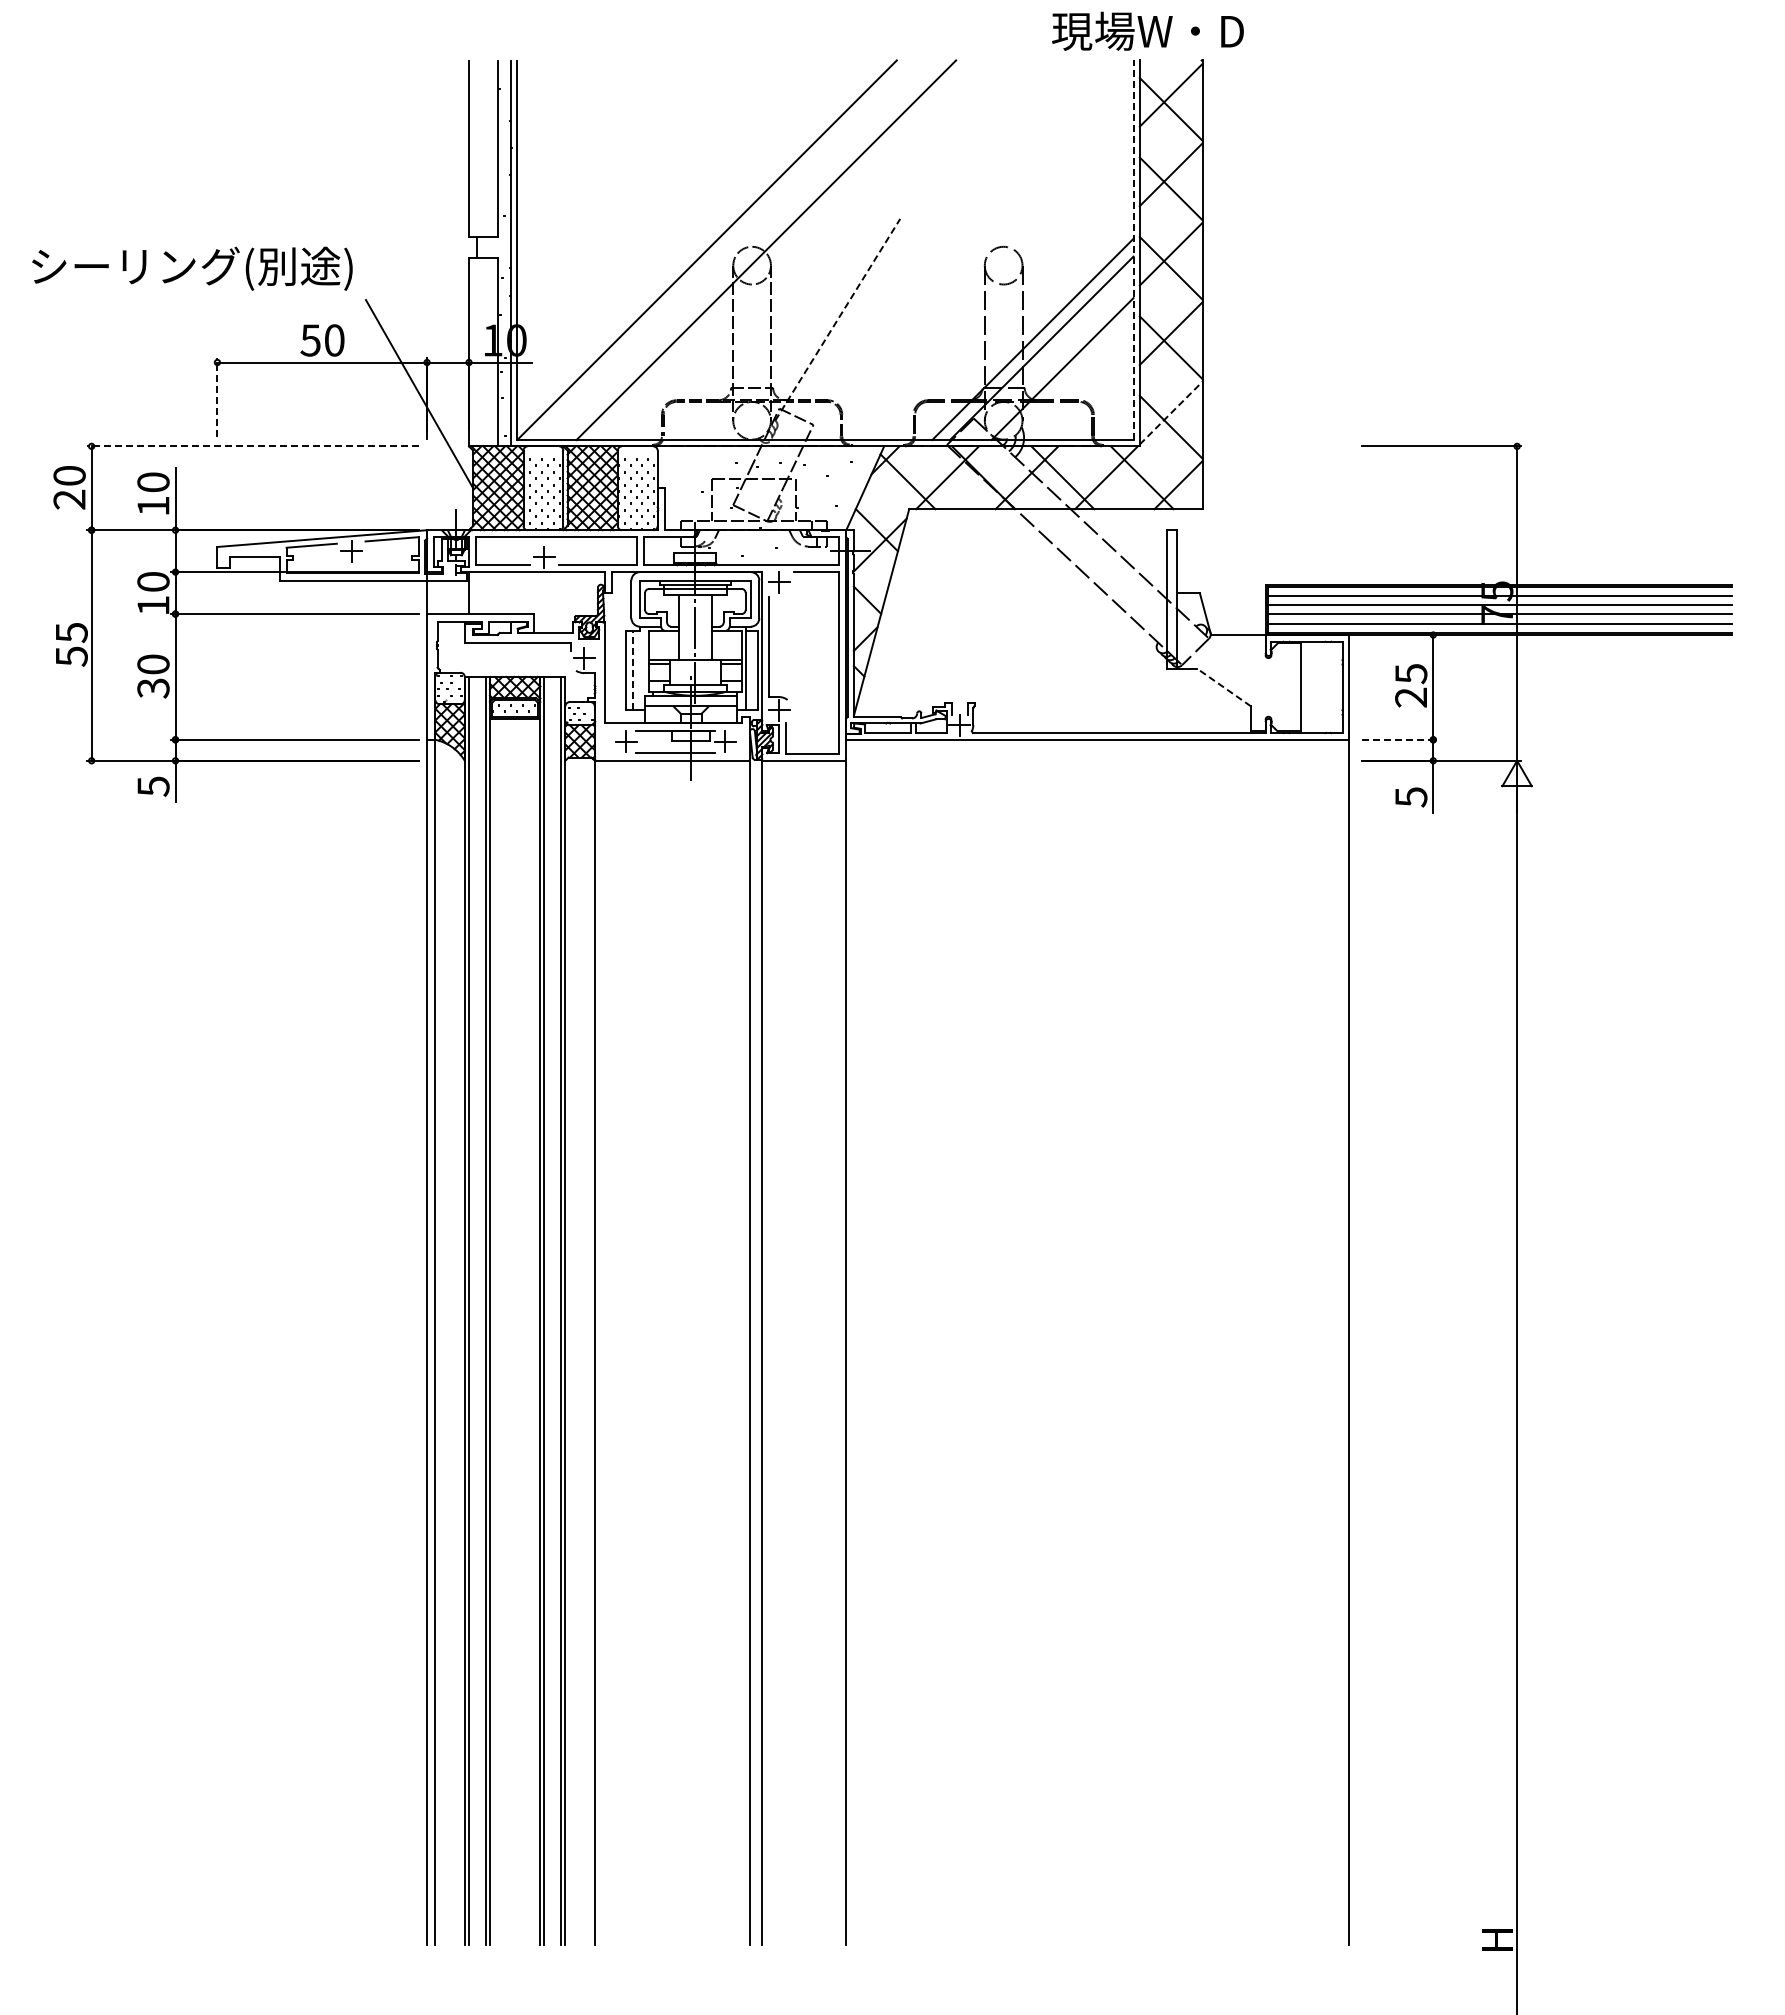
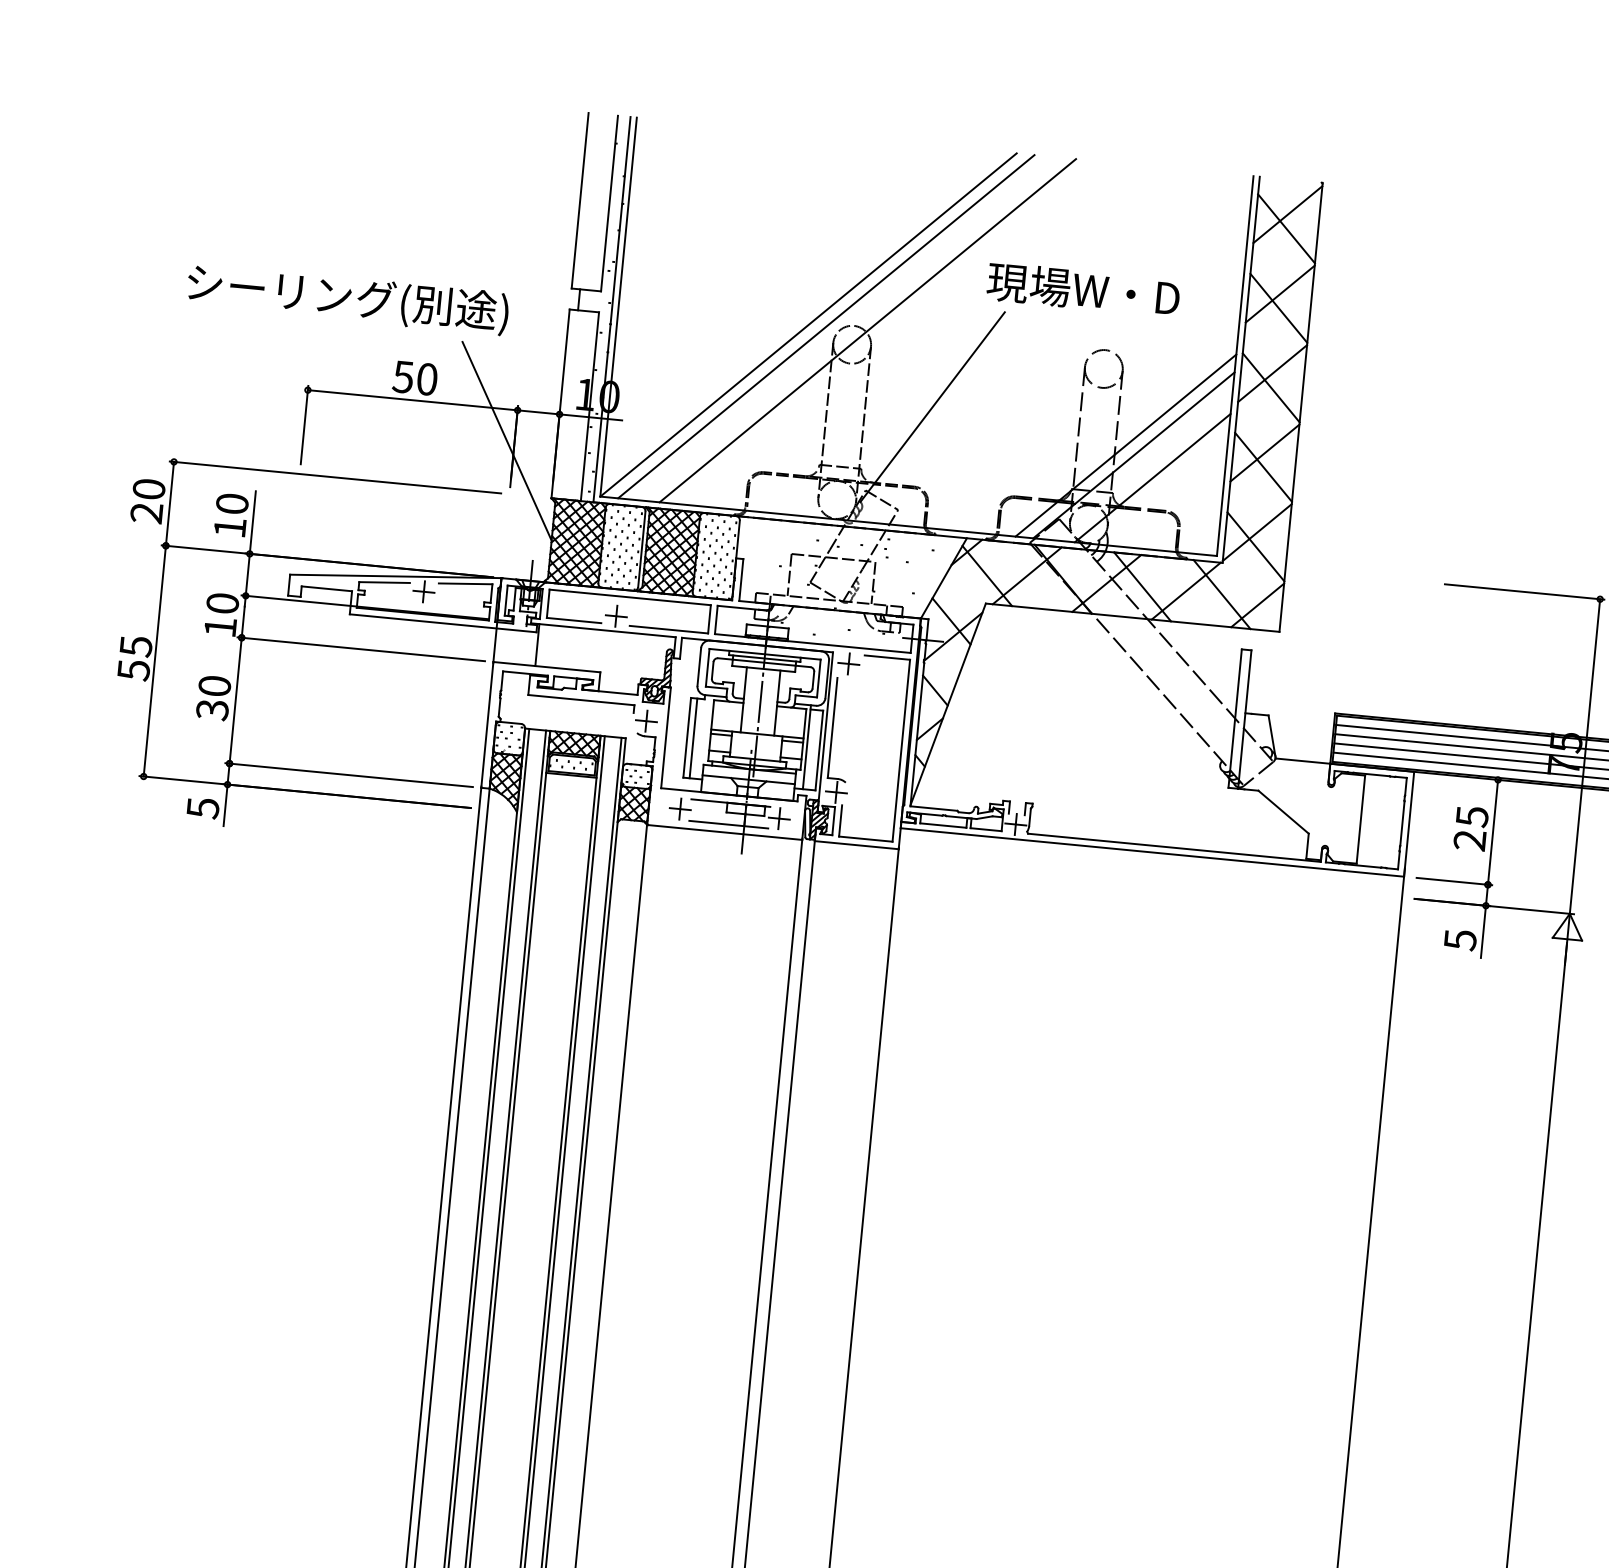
text: (1147, 30) -> (1083, 289), moved
line: (724, 250) -> (826, 326), added
line: (1133, 250) -> (1235, 366), dashed -> solid
text: (192, 268) -> (348, 299), moved
line: (837, 319) -> (932, 406), dashed -> solid
line: (217, 396) -> (304, 424), dashed -> solid
line: (1171, 412) -> (1257, 532), dashed -> solid
line: (253, 446) -> (335, 477), dashed -> solid
line: (632, 670) -> (693, 738), dashed -> solid
line: (1223, 687) -> (1283, 812), dashed -> solid
line: (1399, 739) -> (1454, 881), dashed -> solid

